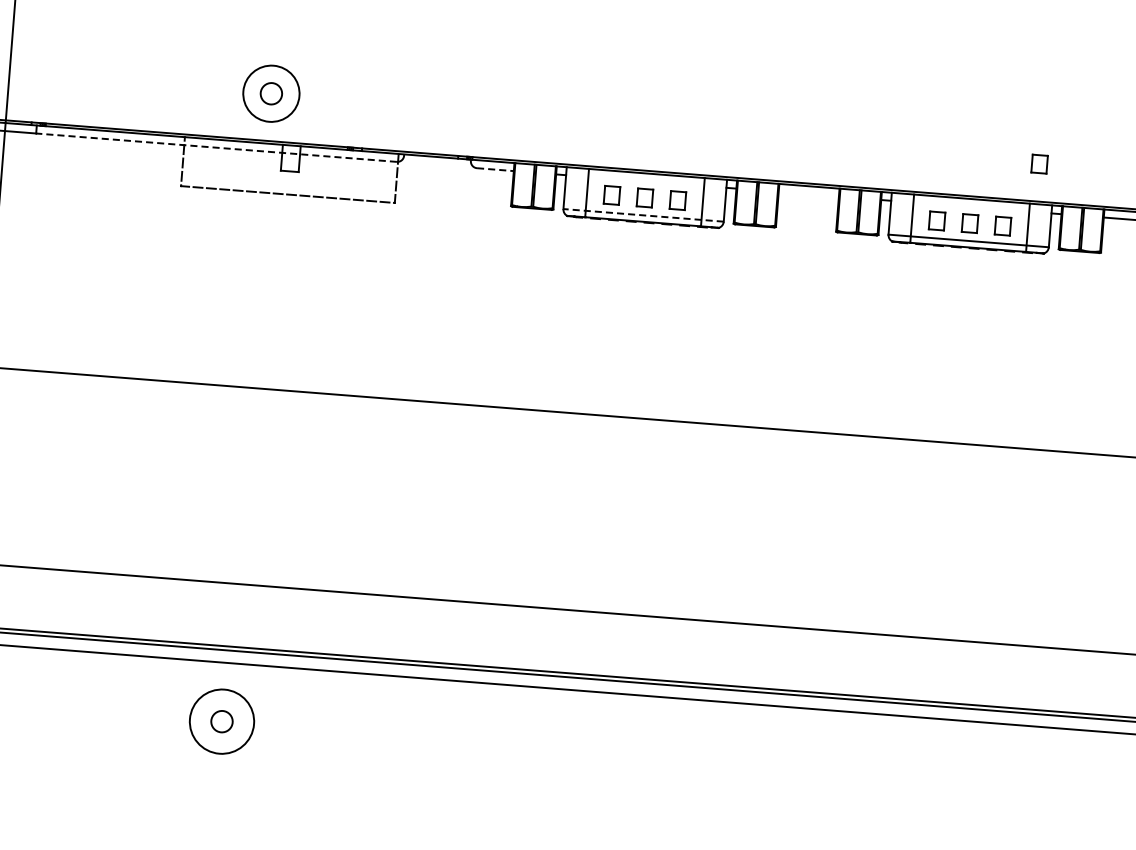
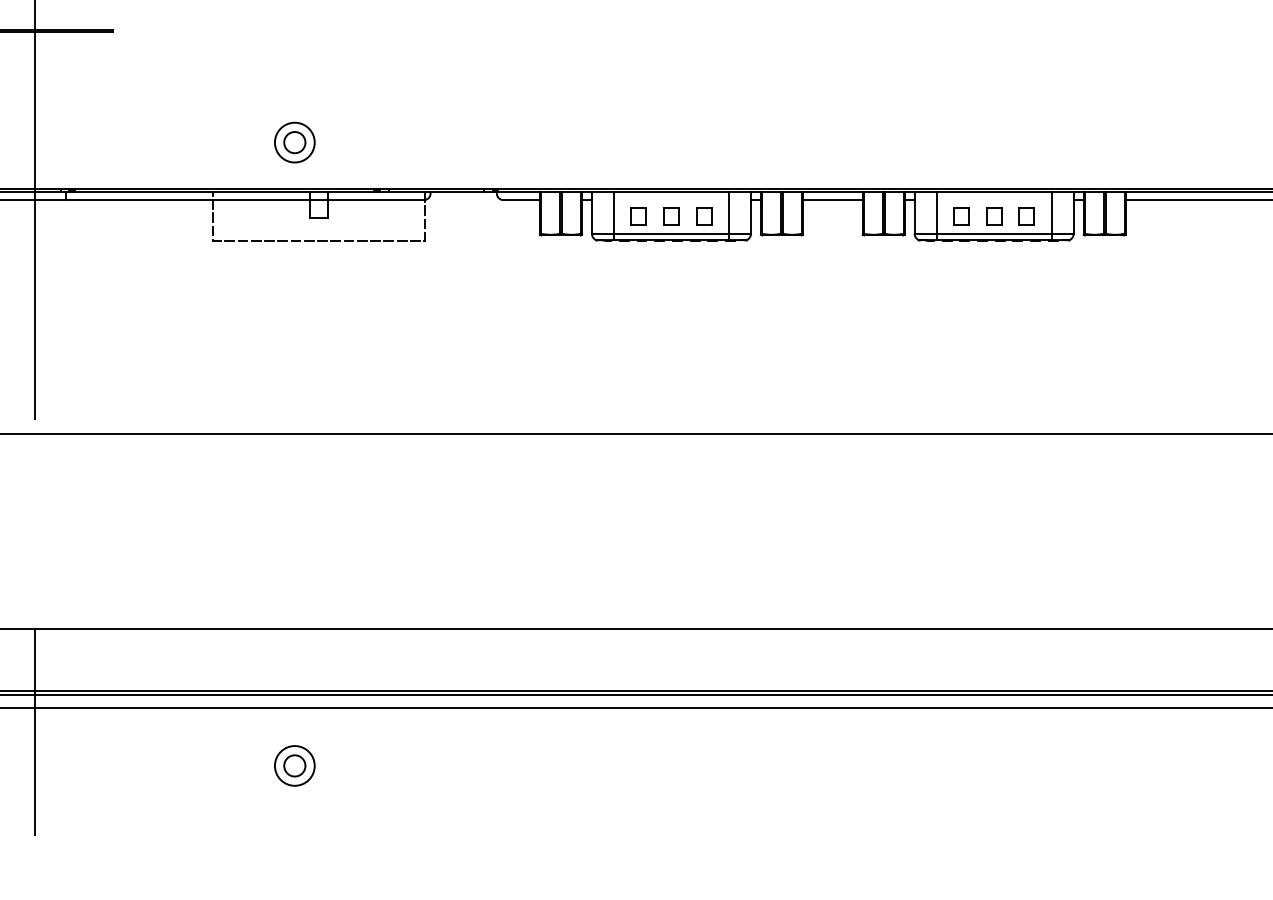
circle: (271, 93) -> (294, 142), size x0.71
line: (216, 148) -> (244, 200), dashed -> solid
part: (1039, 164) -> (1058, 152), removed
line: (496, 170) -> (522, 200), dashed -> solid
line: (808, 194) -> (832, 200), added
line: (643, 215) -> (671, 233), dashed -> solid
circle: (221, 721) -> (294, 765), size x0.62

